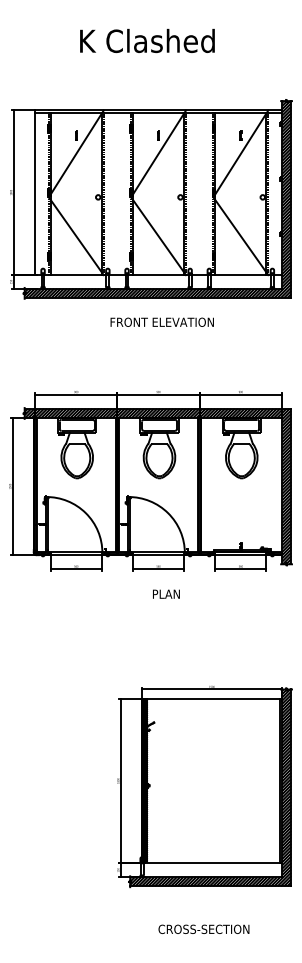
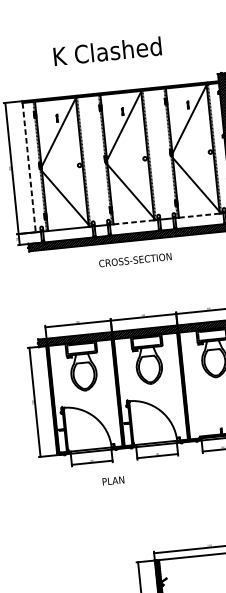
text: (147, 40) -> (107, 50), moved
line: (35, 194) -> (29, 168), solid -> dashed
line: (158, 275) -> (133, 222), solid -> dashed
line: (240, 275) -> (199, 216), solid -> dashed
text: (161, 321) -> (139, 259), FRONT ELEVATION -> CROSS-SECTION
text: (166, 593) -> (113, 480), moved

